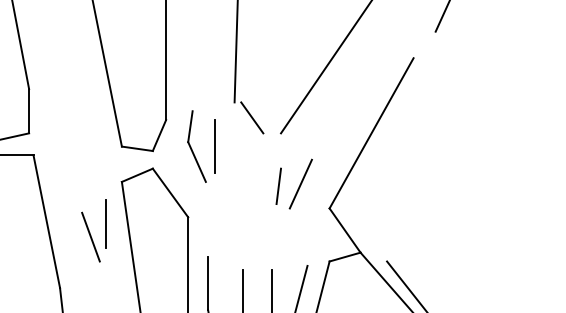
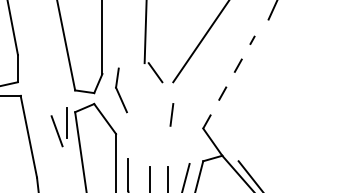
line: (372, 132) -> (229, 81), solid -> dashed
line: (214, 146) -> (132, 90), removed
line: (300, 184) -> (185, 113), removed
part: (93, 231) -> (58, 127), moved

